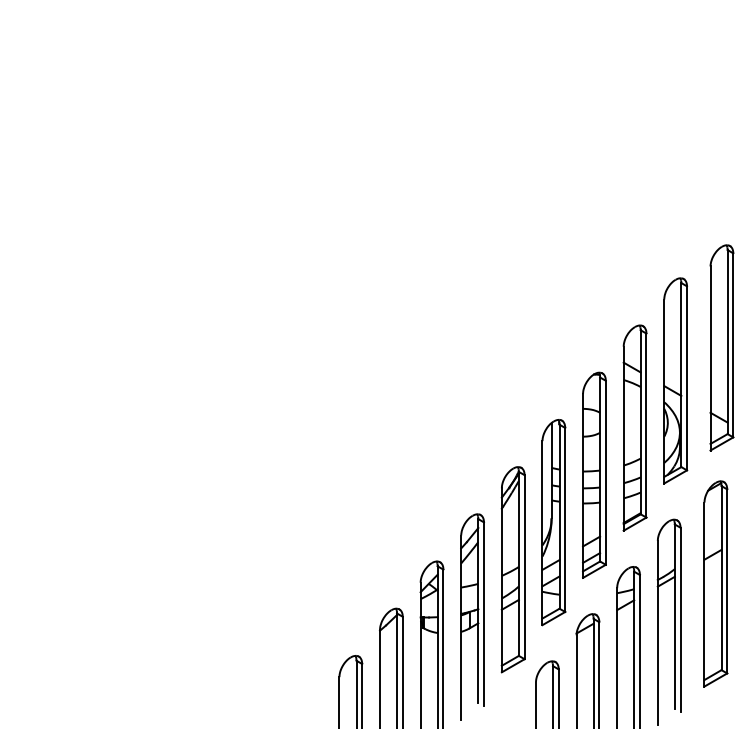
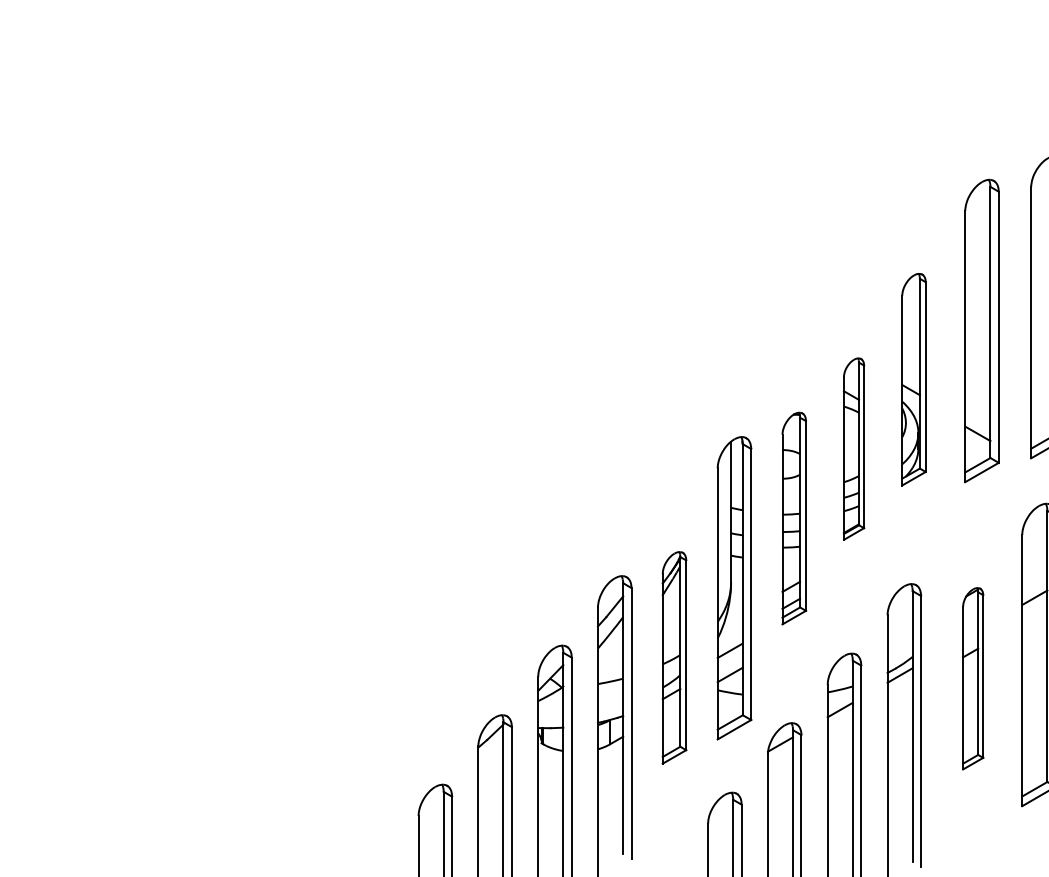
part: (675, 380) -> (913, 379), size x0.7
part: (634, 427) -> (853, 448), size x0.6
part: (594, 474) -> (794, 517), size x0.7
part: (512, 569) -> (673, 657), size x0.7
part: (715, 583) -> (972, 678), size x0.6

